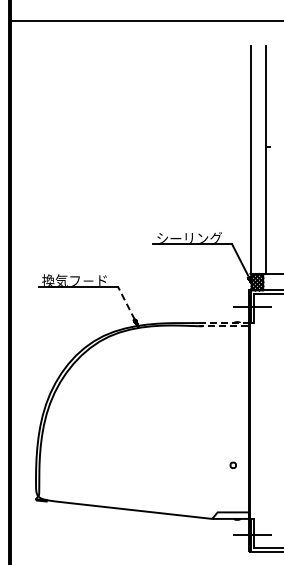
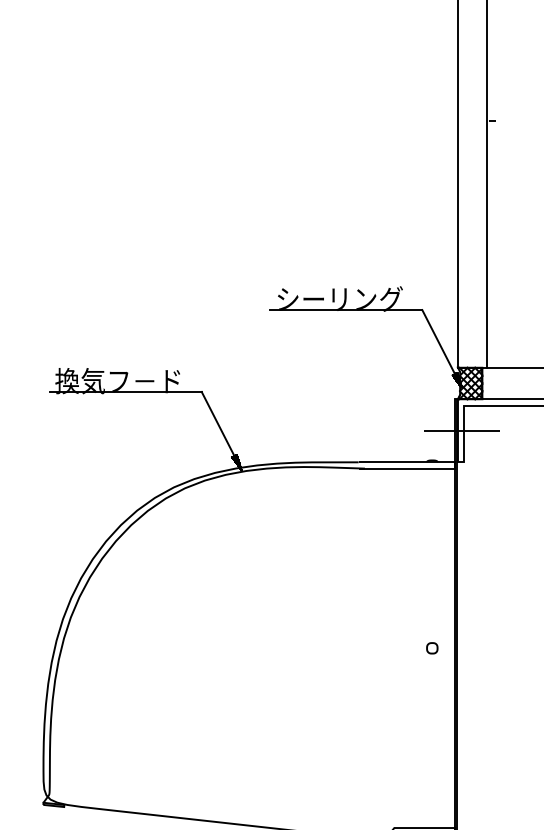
line: (126, 303) -> (218, 424), dashed -> solid
line: (249, 324) -> (455, 465), dashed -> solid
part: (232, 464) -> (430, 646), moved

